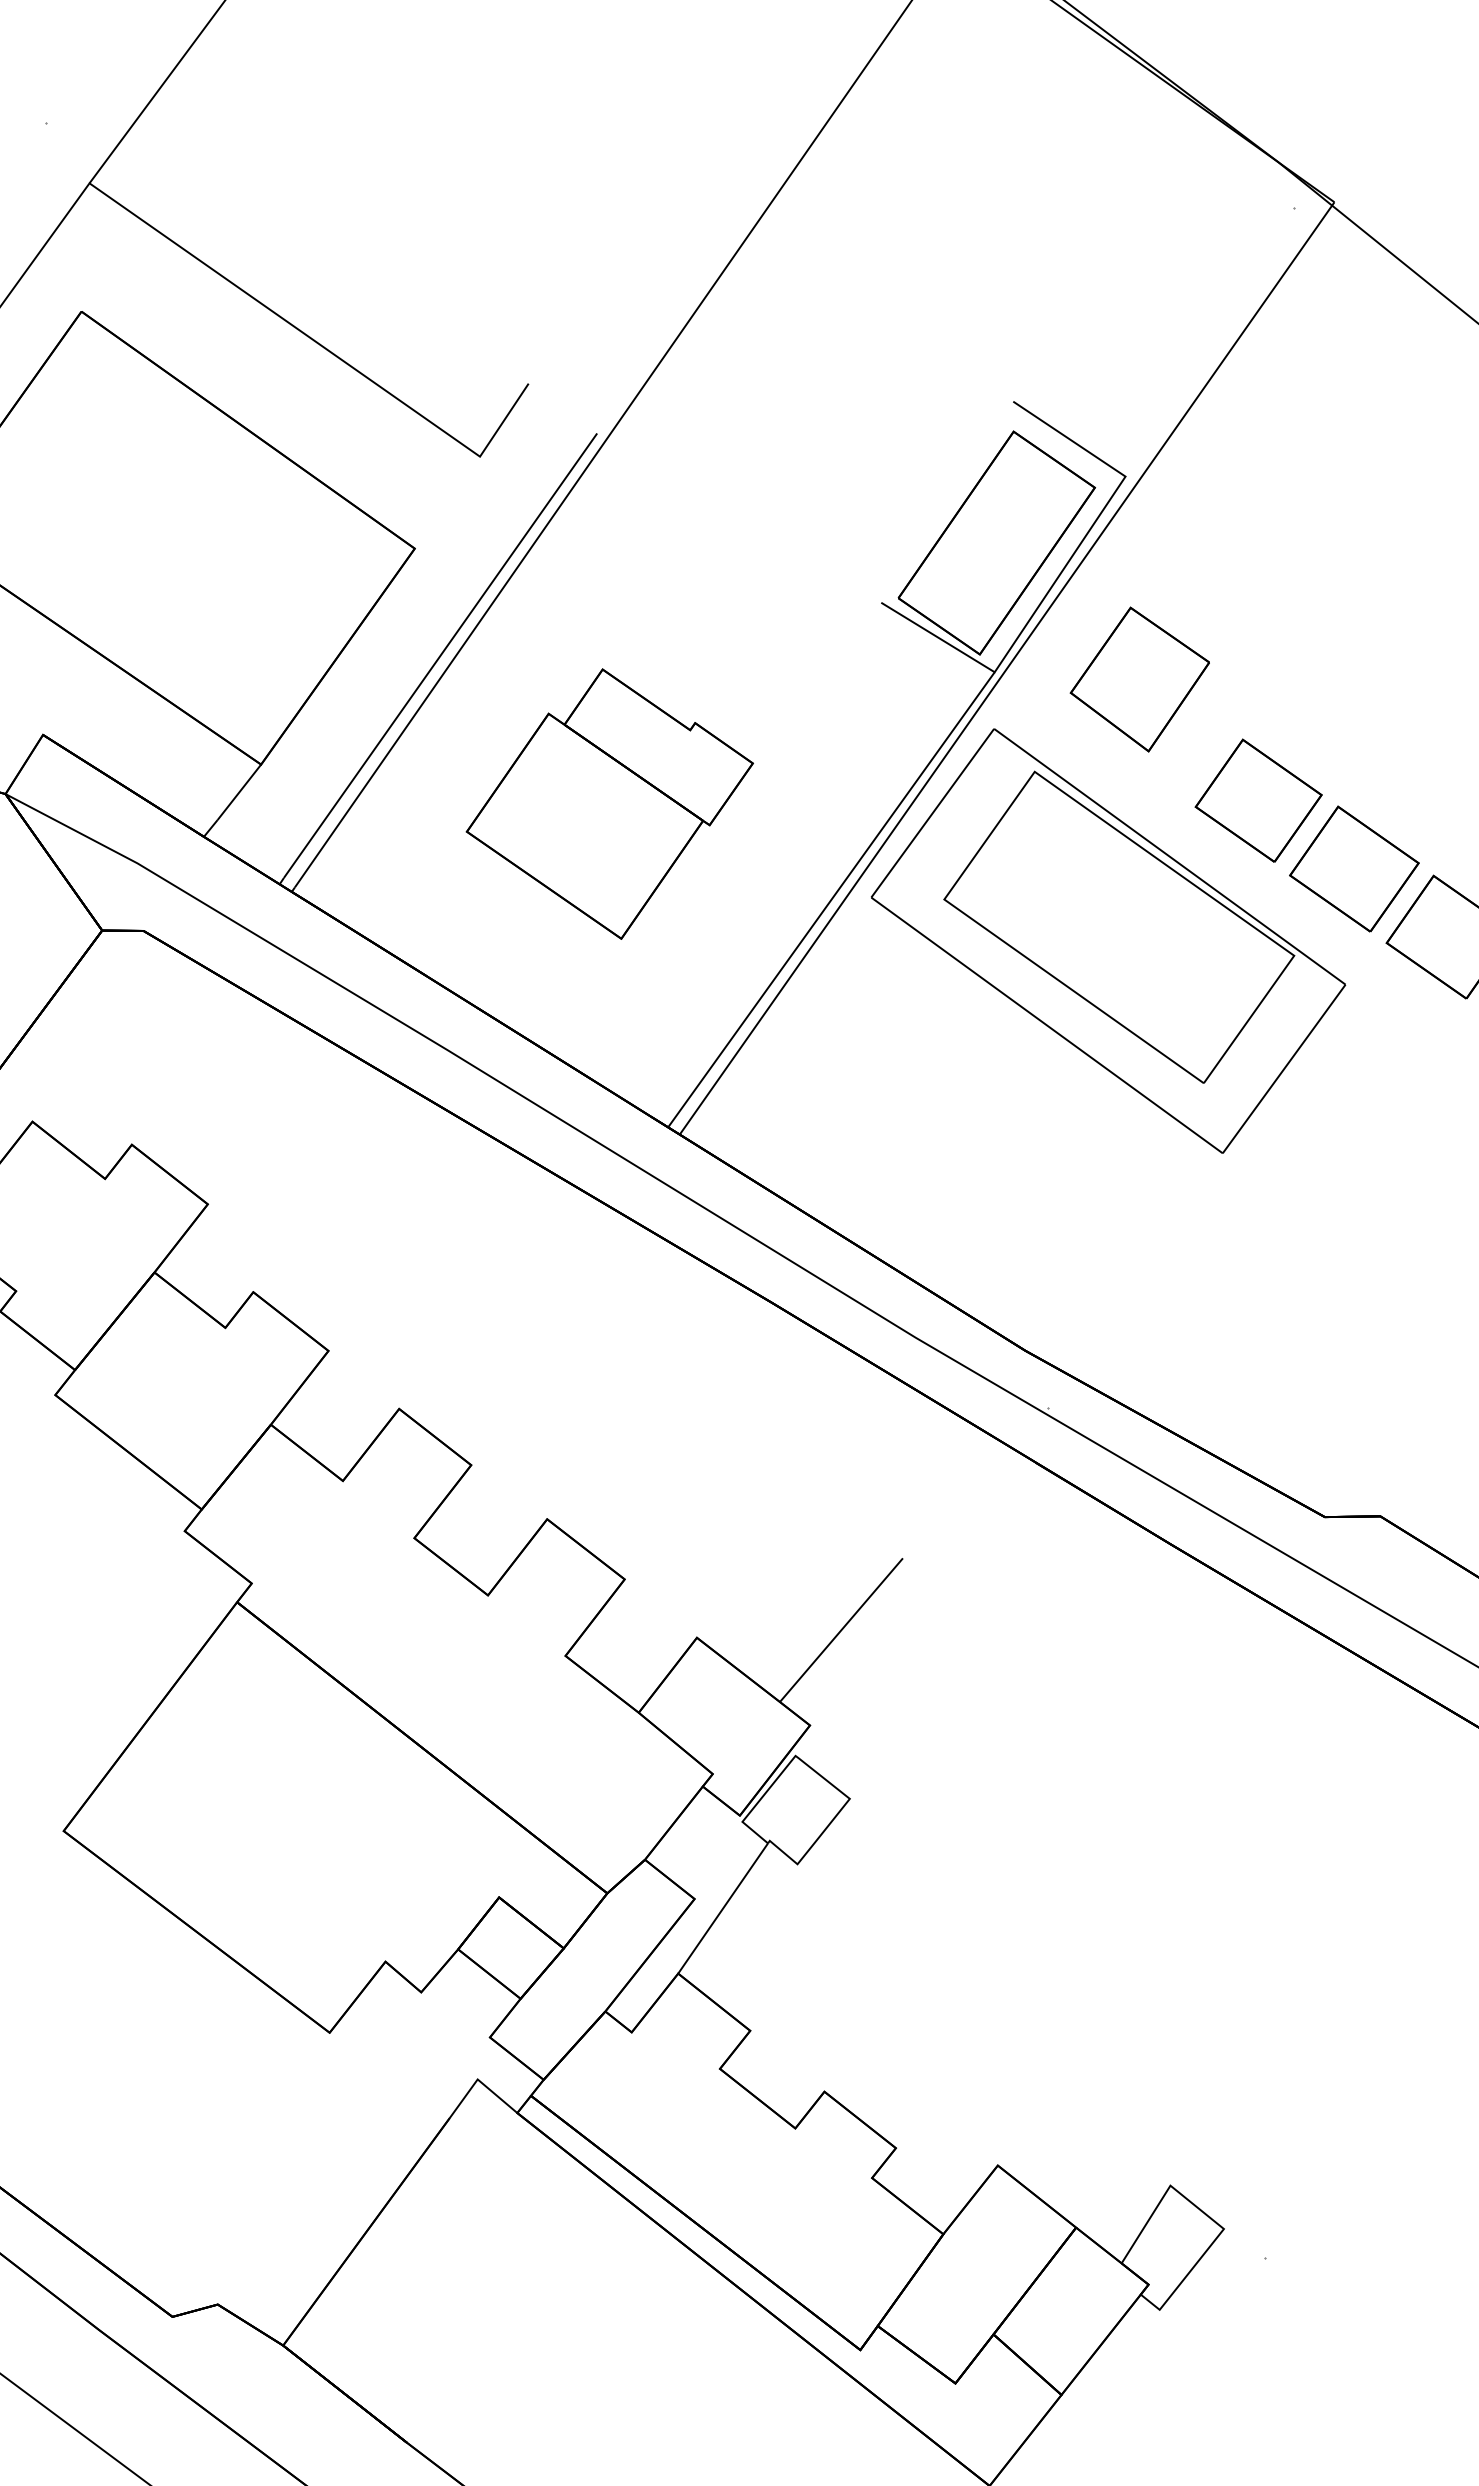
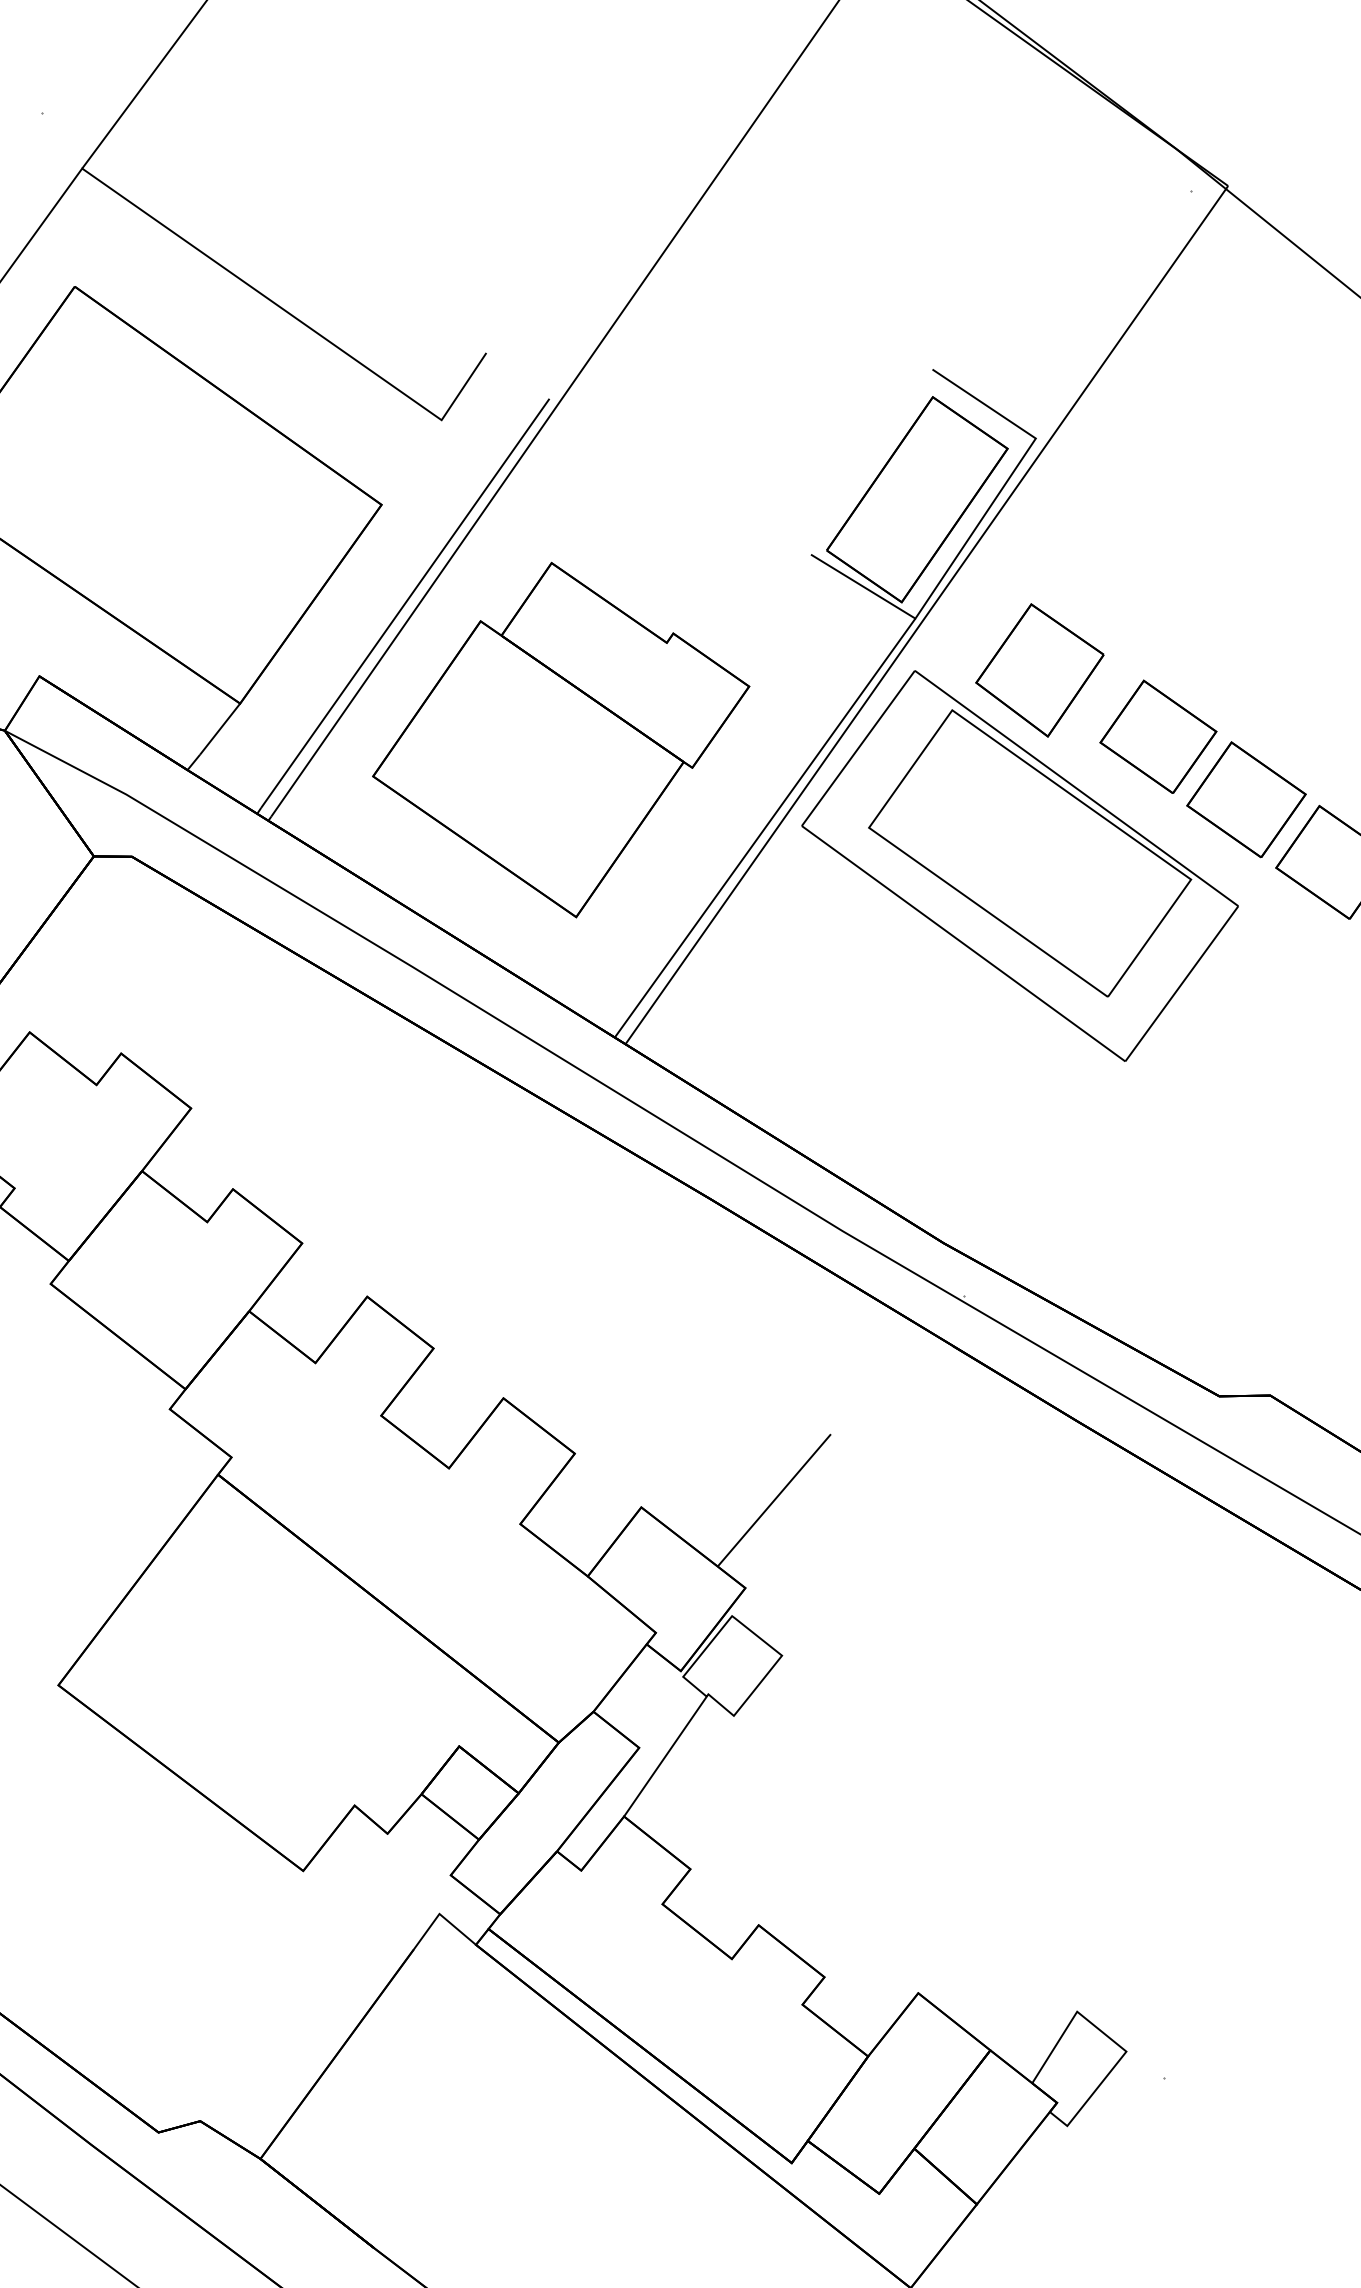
part: (1139, 679) -> (1039, 670), moved
part: (609, 803) -> (560, 739), size x1.43

